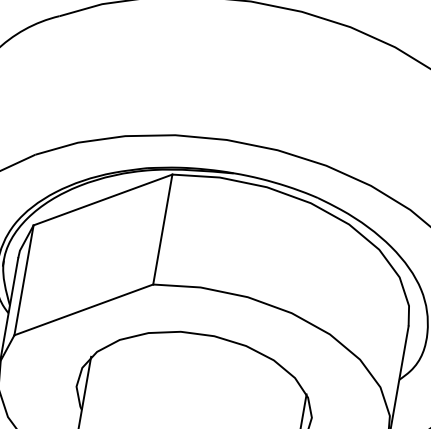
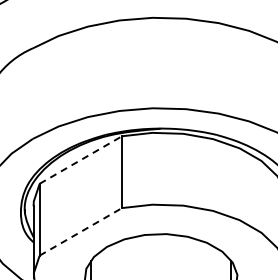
line: (102, 200) -> (80, 160), solid -> dashed
line: (83, 309) -> (80, 231), solid -> dashed

